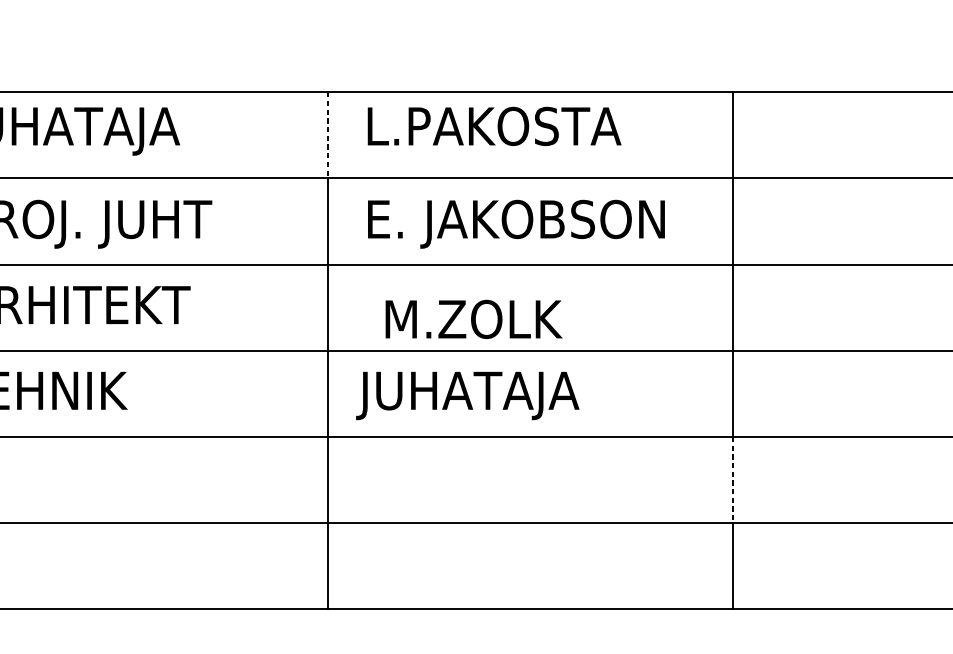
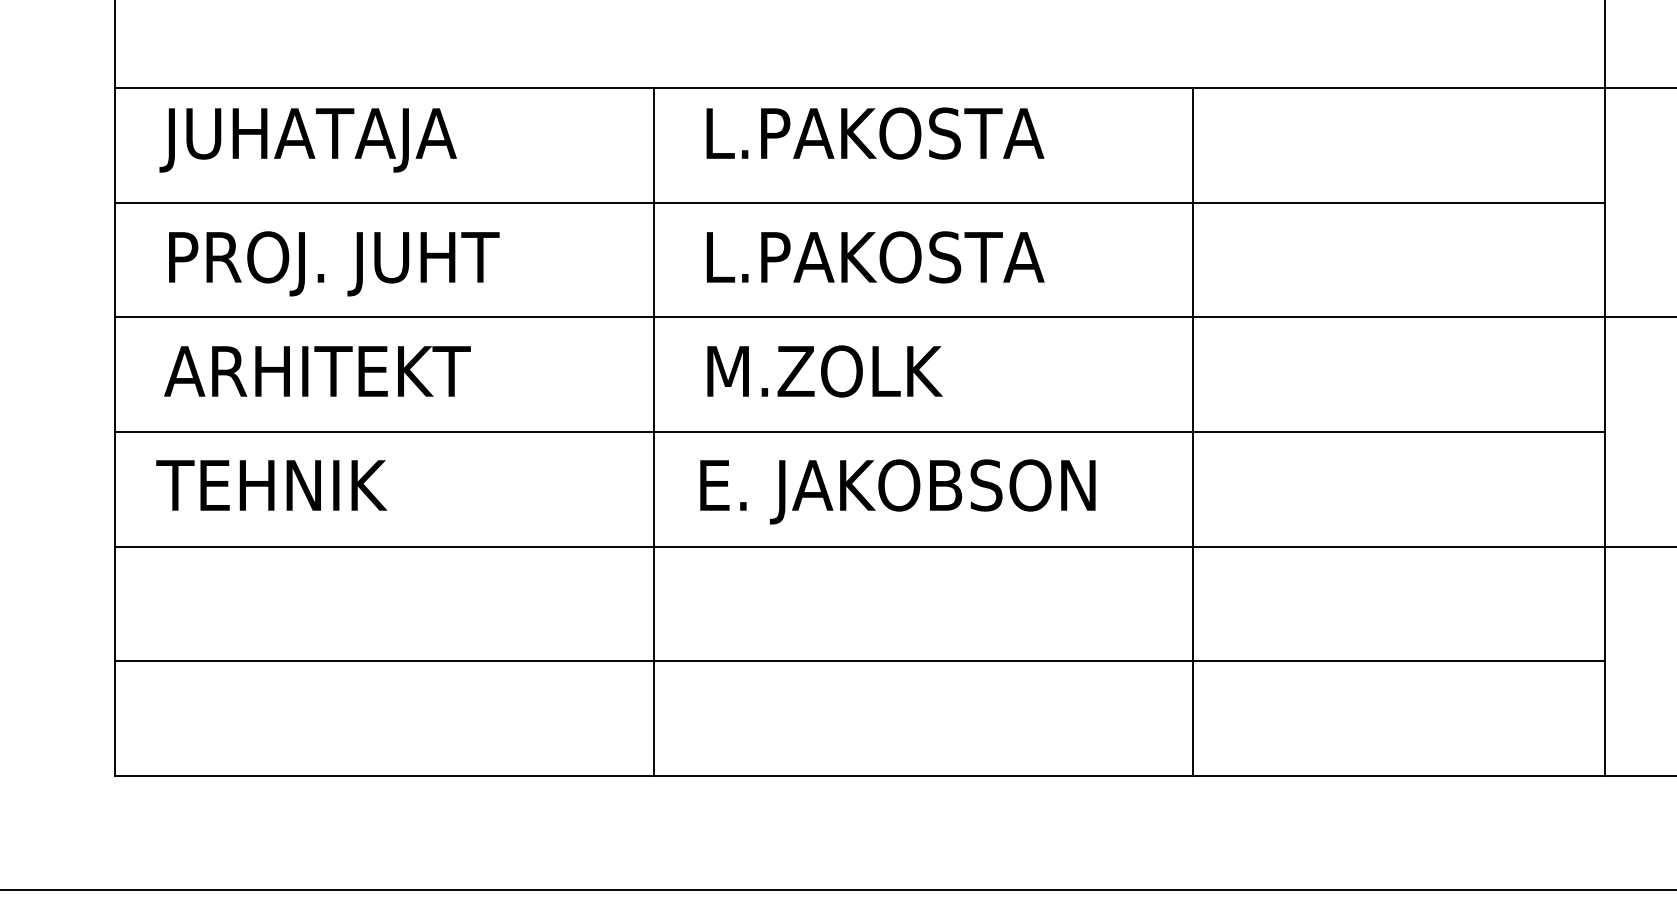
line: (327, 135) -> (653, 145), dashed -> solid
text: (518, 224) -> (907, 263), E. JAKOBSON -> L.PAKOSTA
text: (473, 319) -> (824, 371), moved
text: (508, 395) -> (893, 491), JUHATAJA -> E. JAKOBSON
line: (732, 480) -> (1192, 604), dashed -> solid

